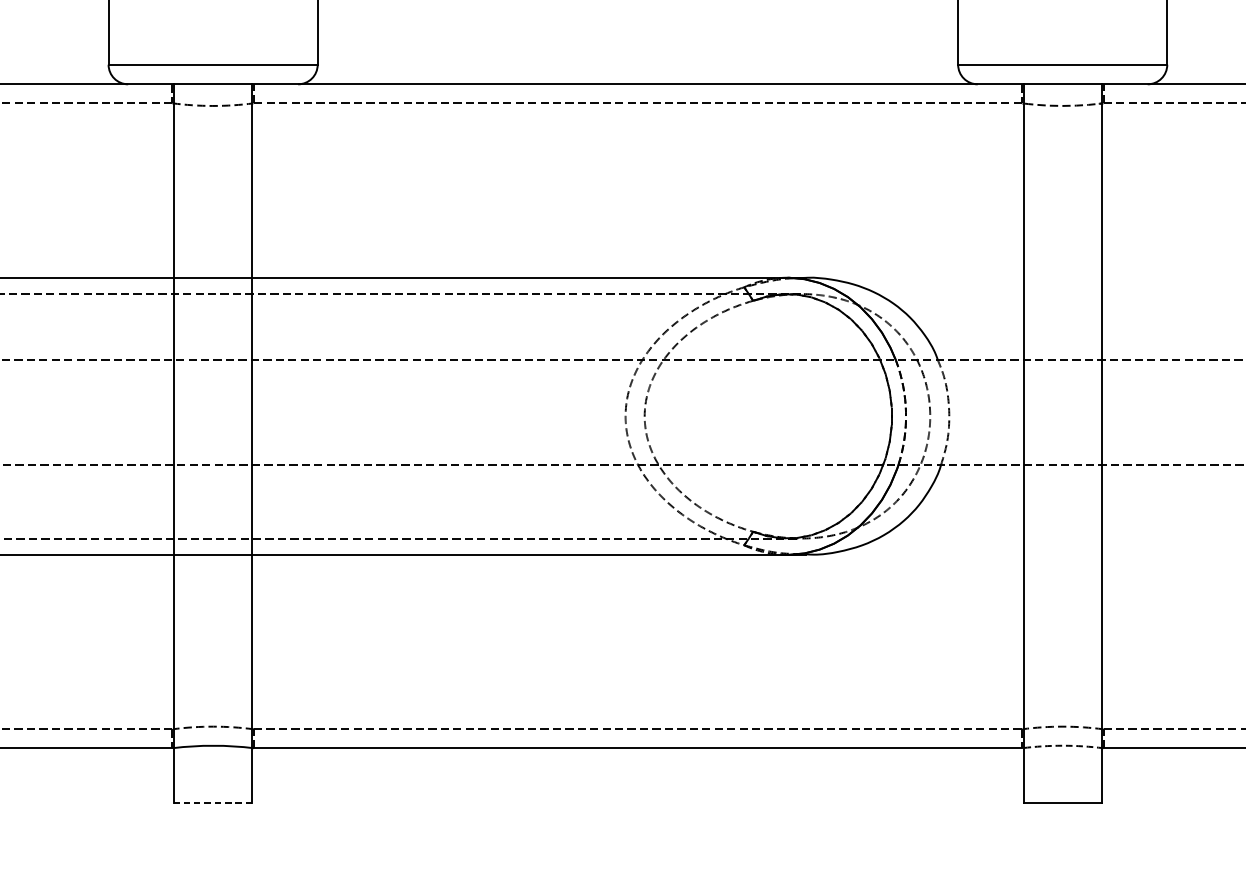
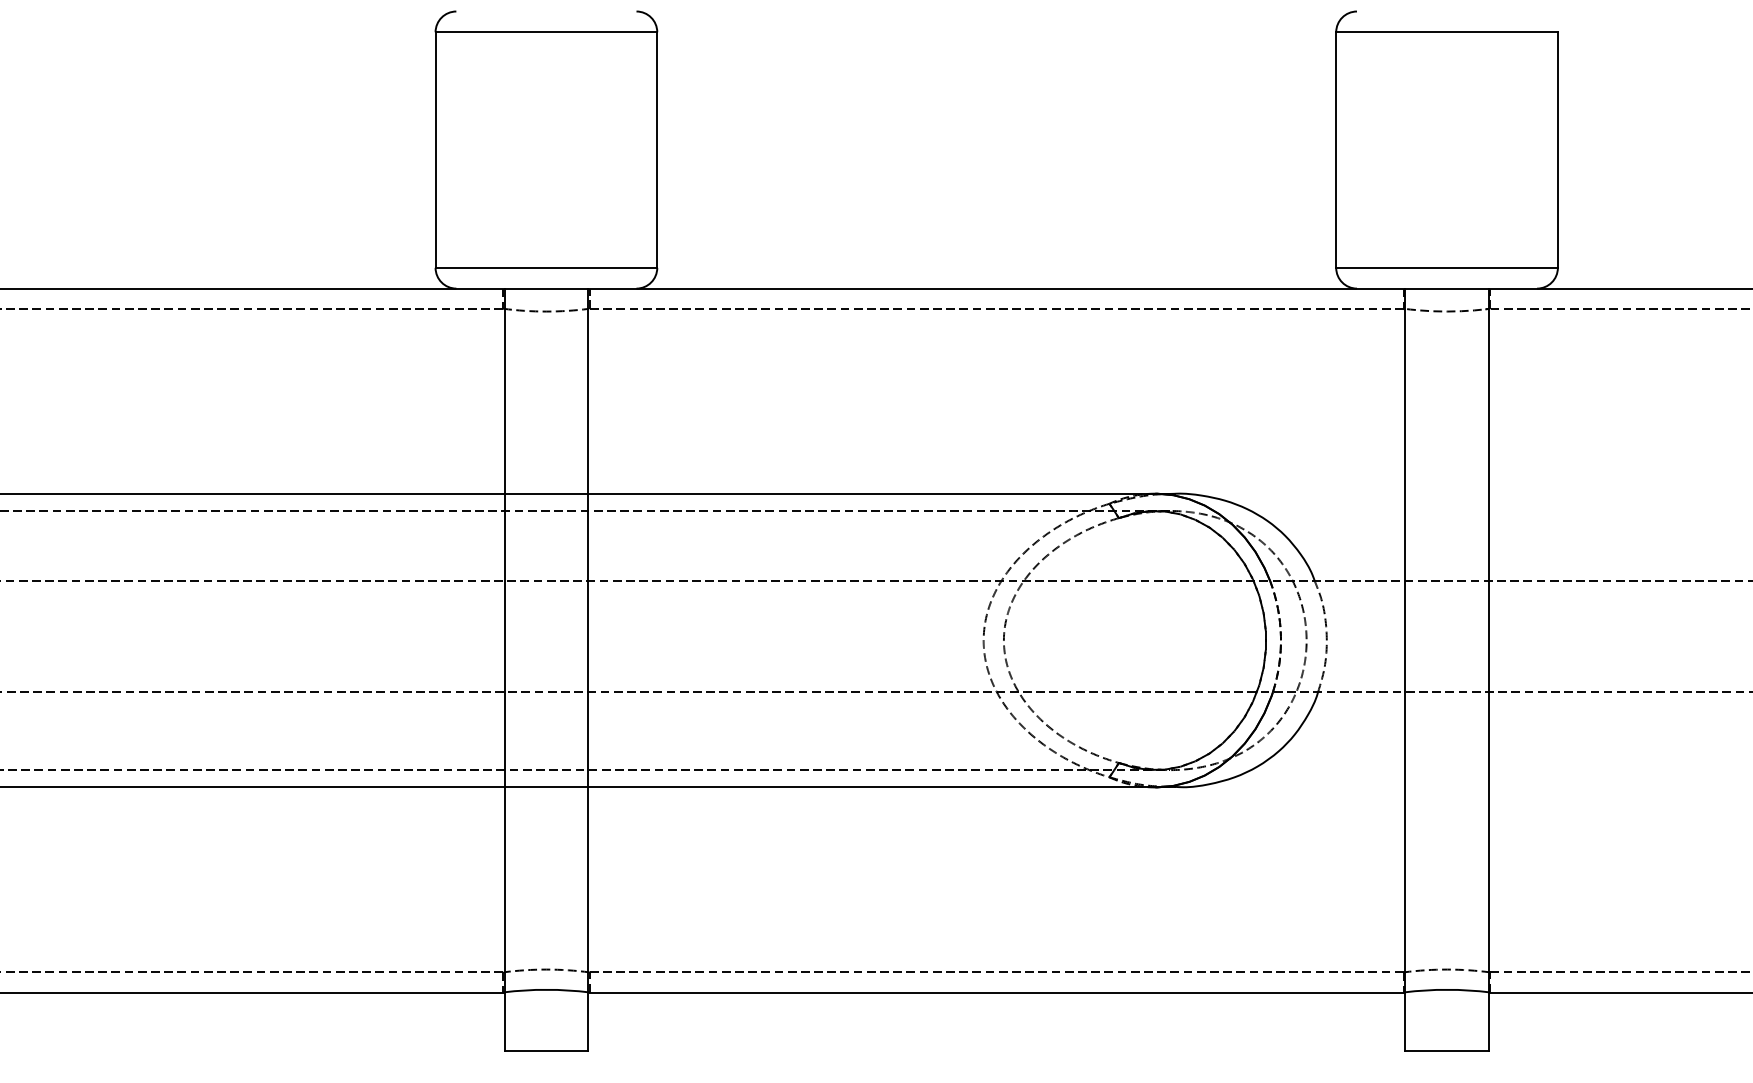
arc: (1063, 745) -> (1447, 989), dashed -> solid
line: (213, 803) -> (546, 1050), dashed -> solid

